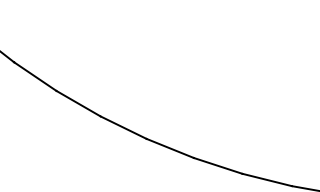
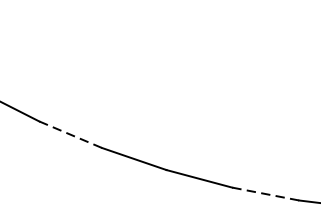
line: (123, 127) -> (70, 134), solid -> dashed
line: (267, 179) -> (266, 193), solid -> dashed

